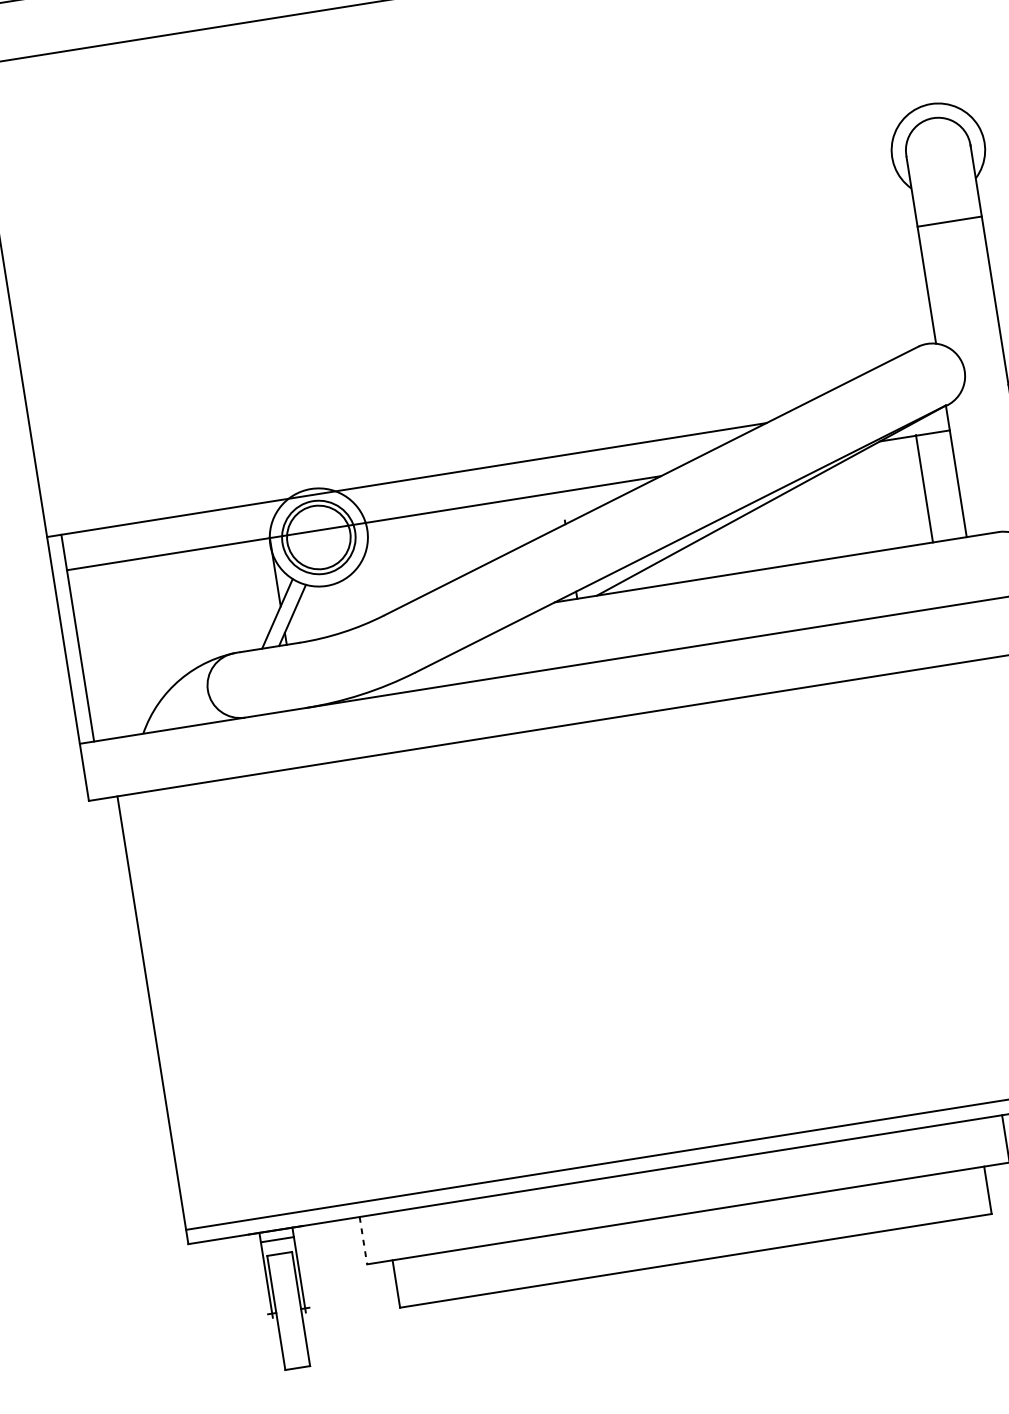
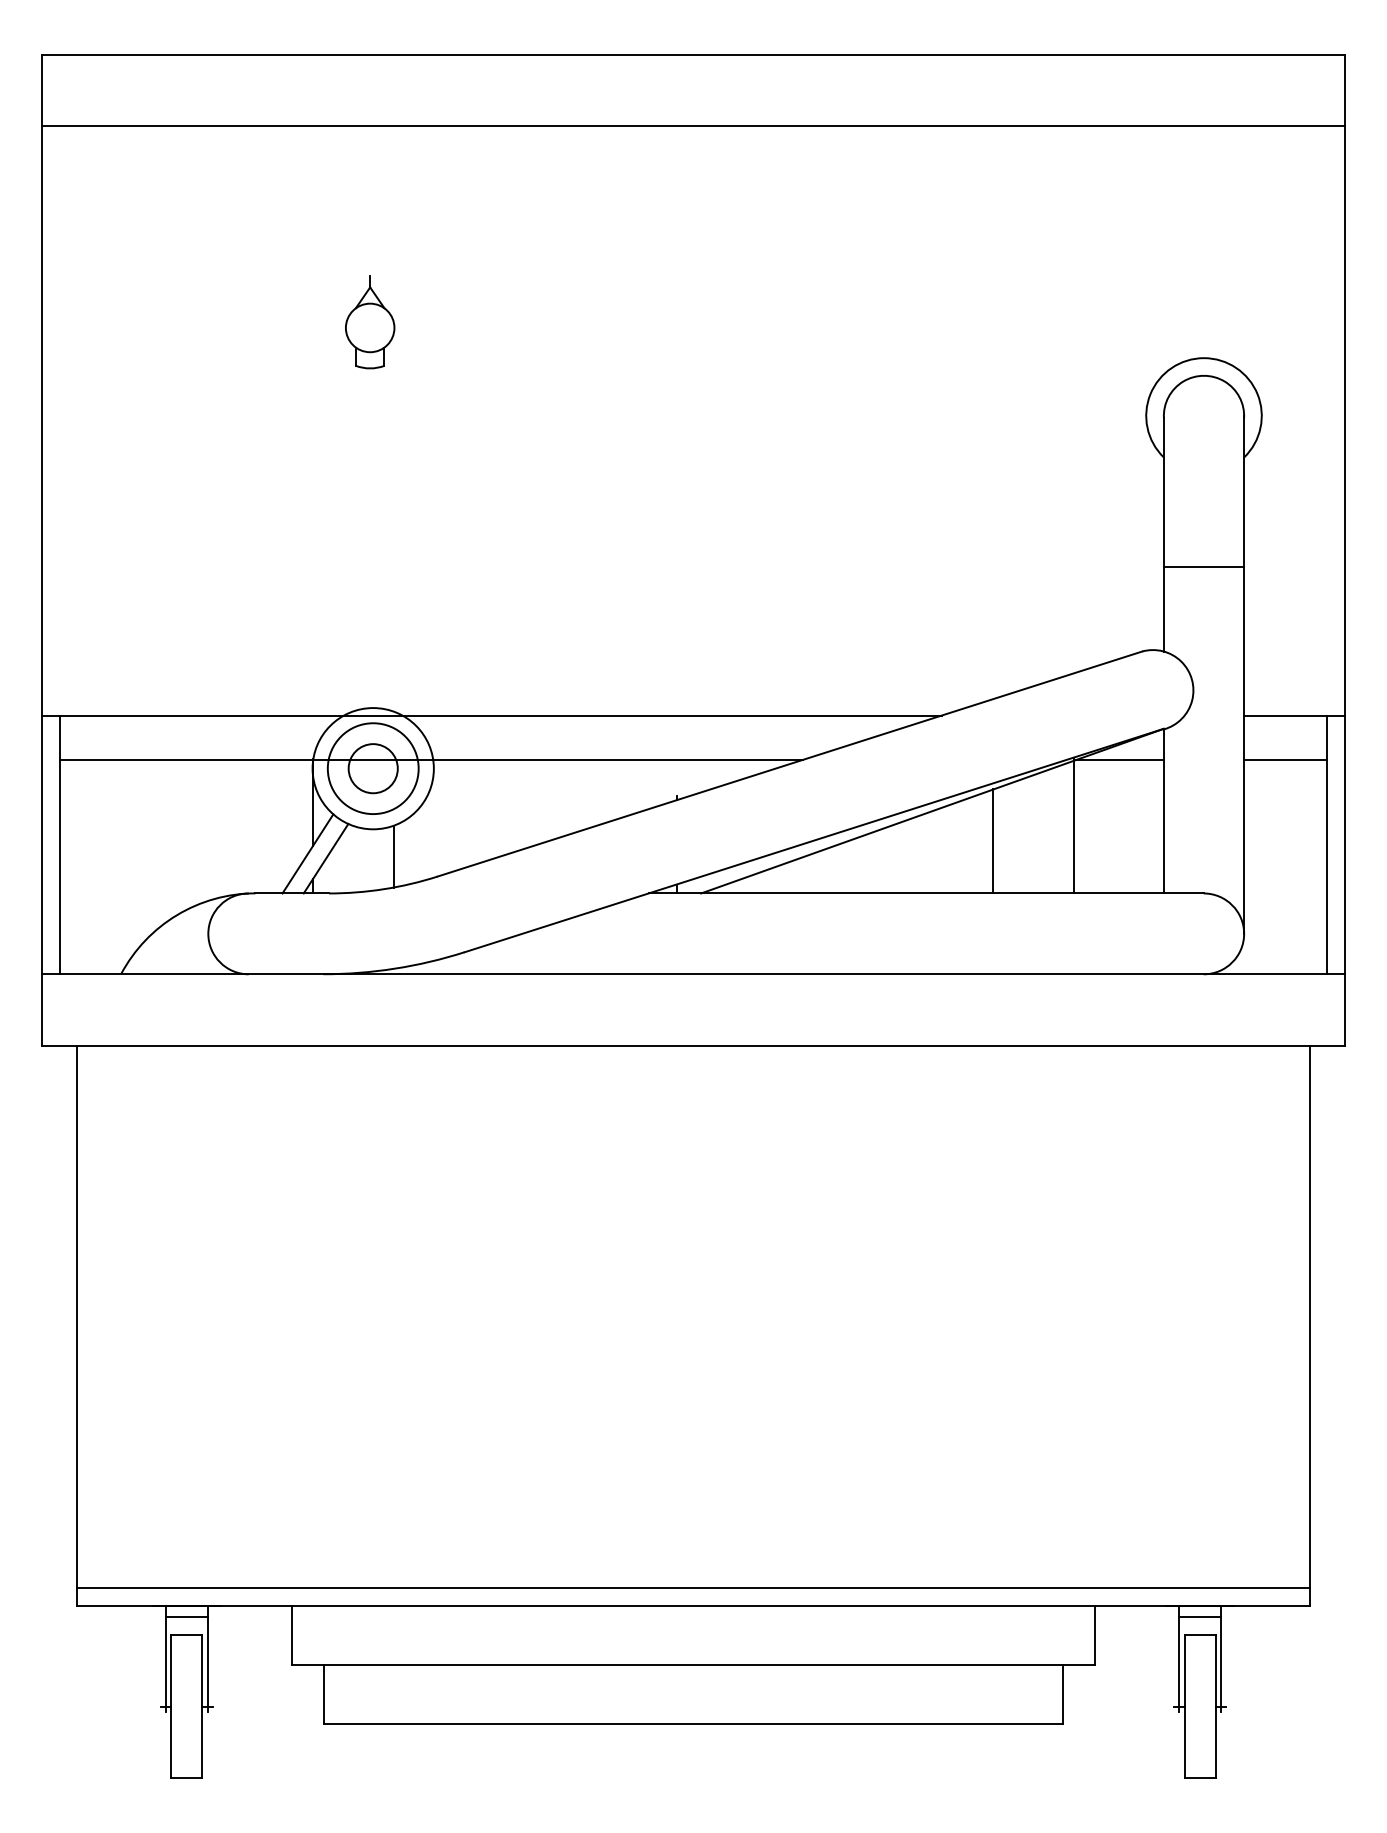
part: (260, 181) -> (370, 322), added
line: (949, 221) -> (1203, 567), moved
line: (924, 488) -> (1073, 826), moved
line: (823, 517) -> (993, 841), added
circle: (318, 537) -> (372, 768), size x0.62
line: (346, 605) -> (393, 856), added
line: (363, 1240) -> (291, 1635), dashed -> solid

